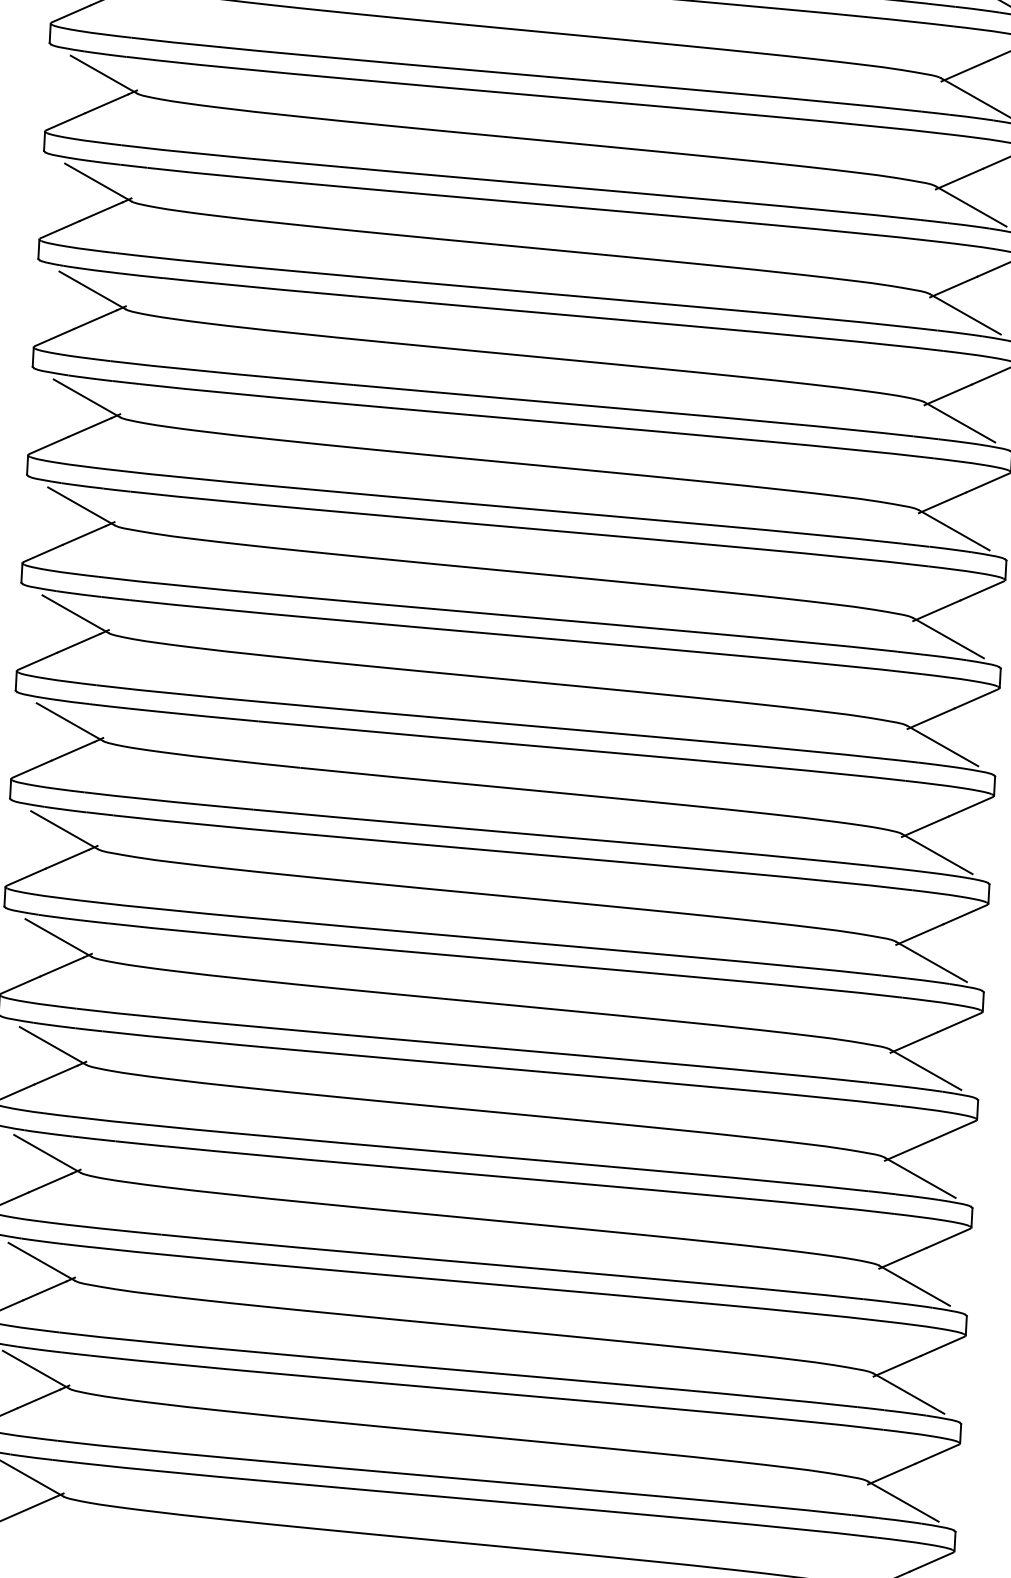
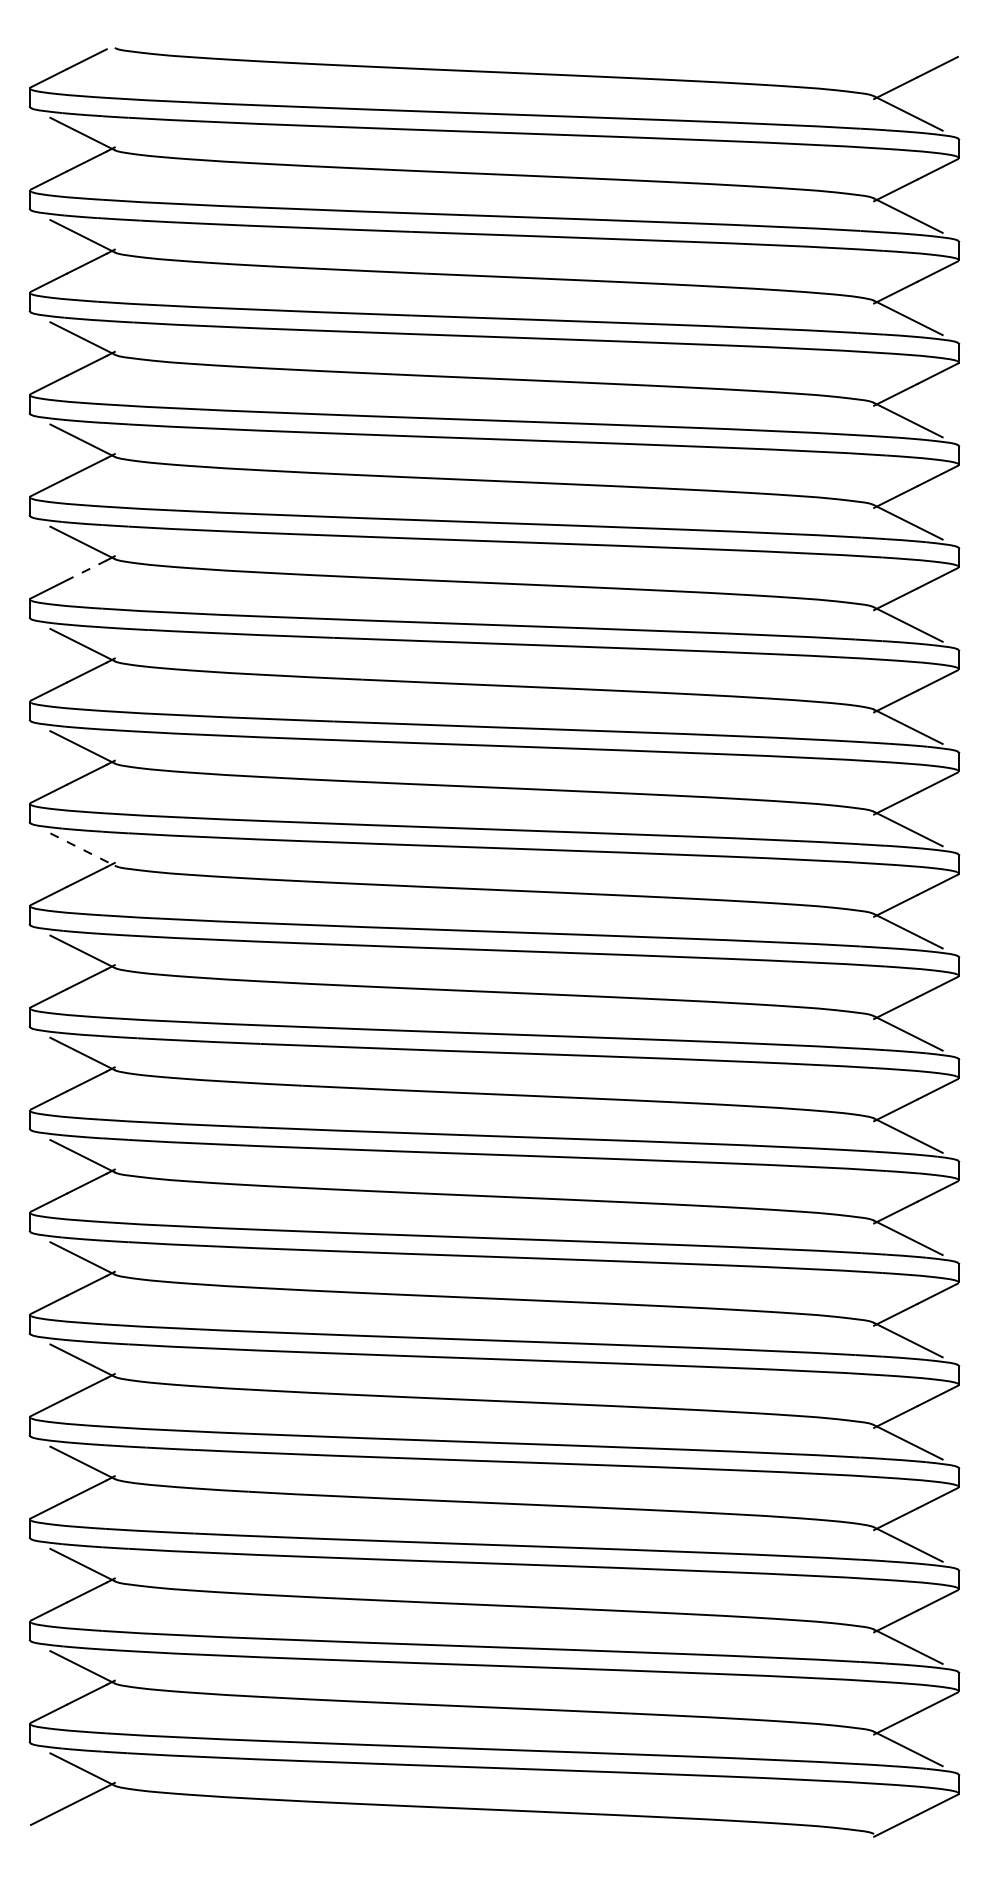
line: (100, 211) -> (86, 570), solid -> dashed
line: (82, 506) -> (83, 849), solid -> dashed

